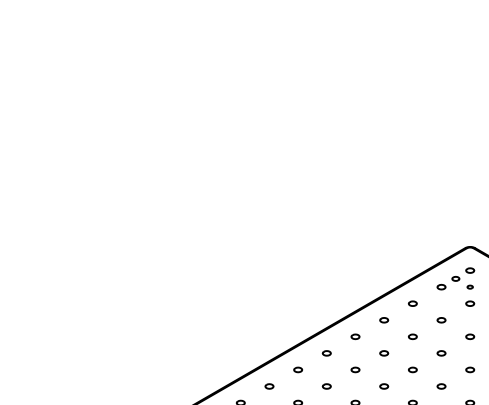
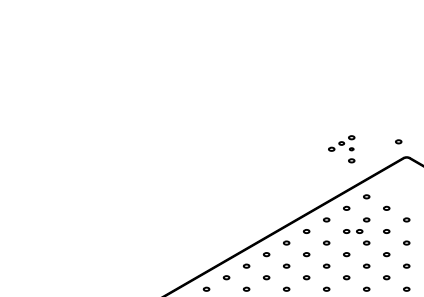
part: (458, 224) -> (398, 141), added
part: (455, 287) -> (341, 149), moved
part: (402, 353) -> (359, 231), added

